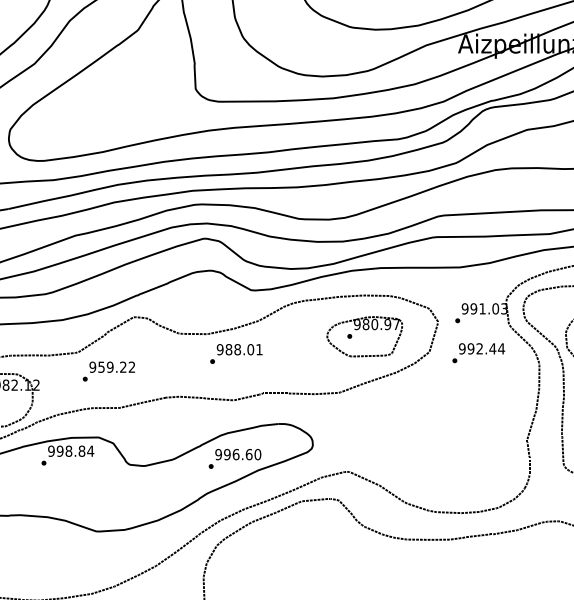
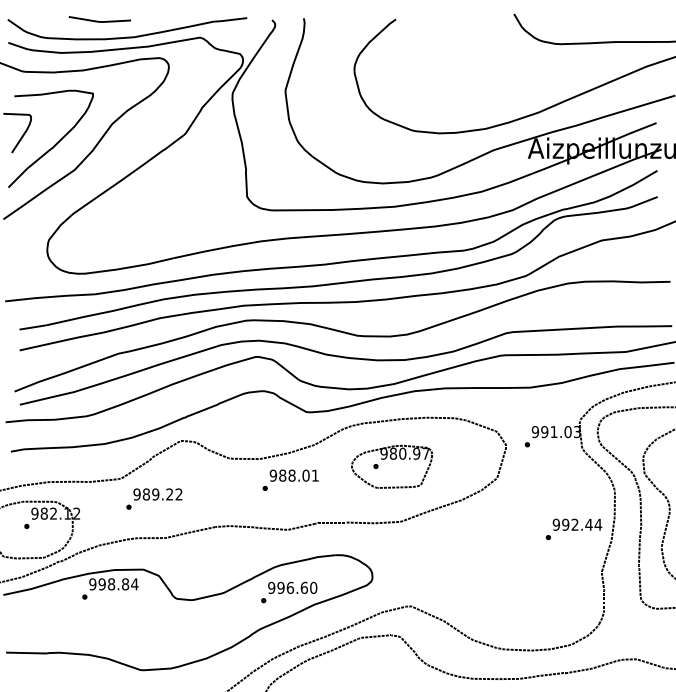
part: (364, 329) -> (391, 459), moved
text: (478, 353) -> (573, 529), moved
text: (101, 367) -> (146, 494), 959.22 -> 989.22

